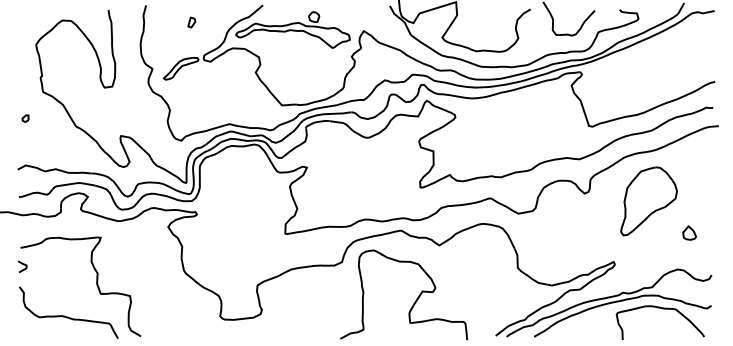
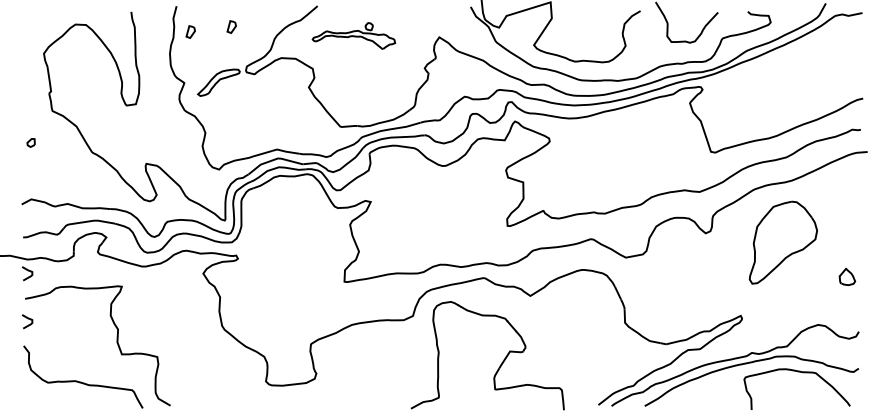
part: (157, 26) -> (190, 31), added
part: (292, 29) -> (353, 35), size x0.6
curve: (23, 225) -> (28, 271), added
part: (689, 232) -> (847, 276), moved

